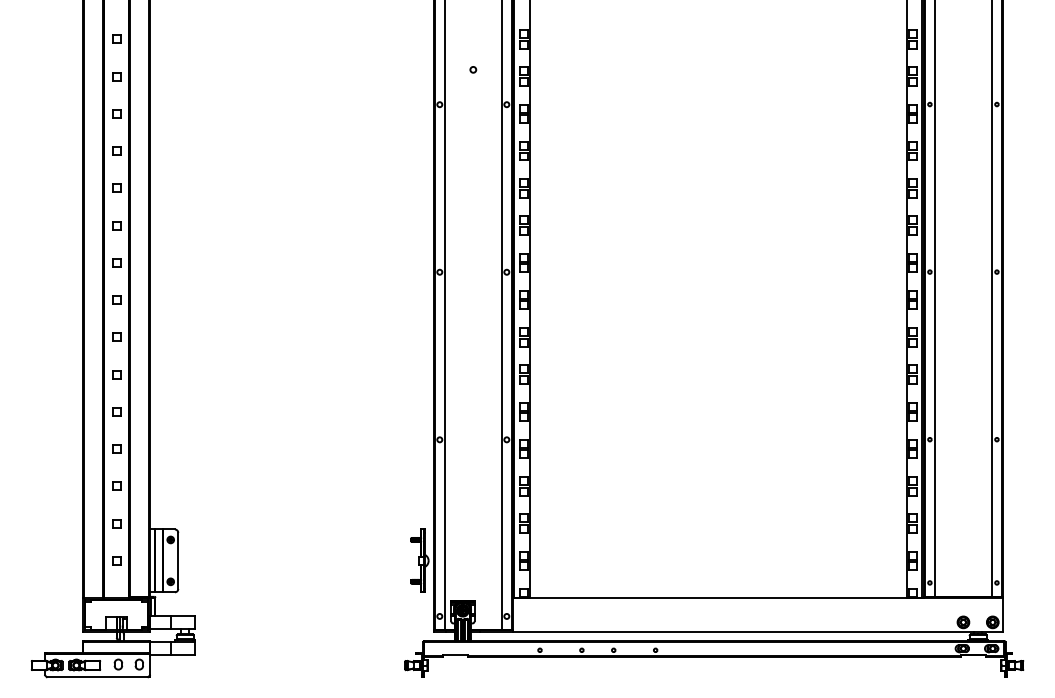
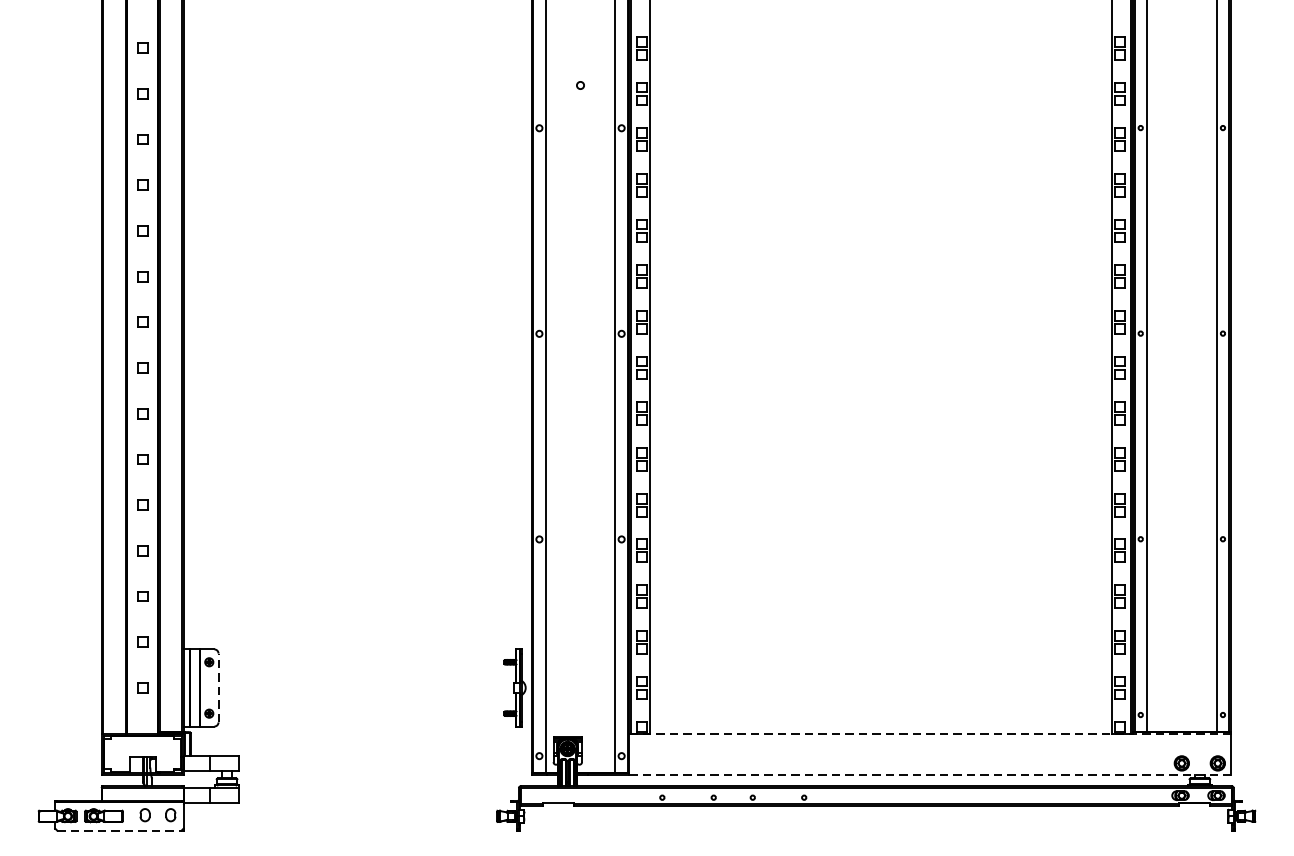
line: (178, 560) -> (218, 687), solid -> dashed
line: (758, 598) -> (930, 734), solid -> dashed
line: (758, 631) -> (930, 774), solid -> dashed
line: (97, 677) -> (119, 831), solid -> dashed

